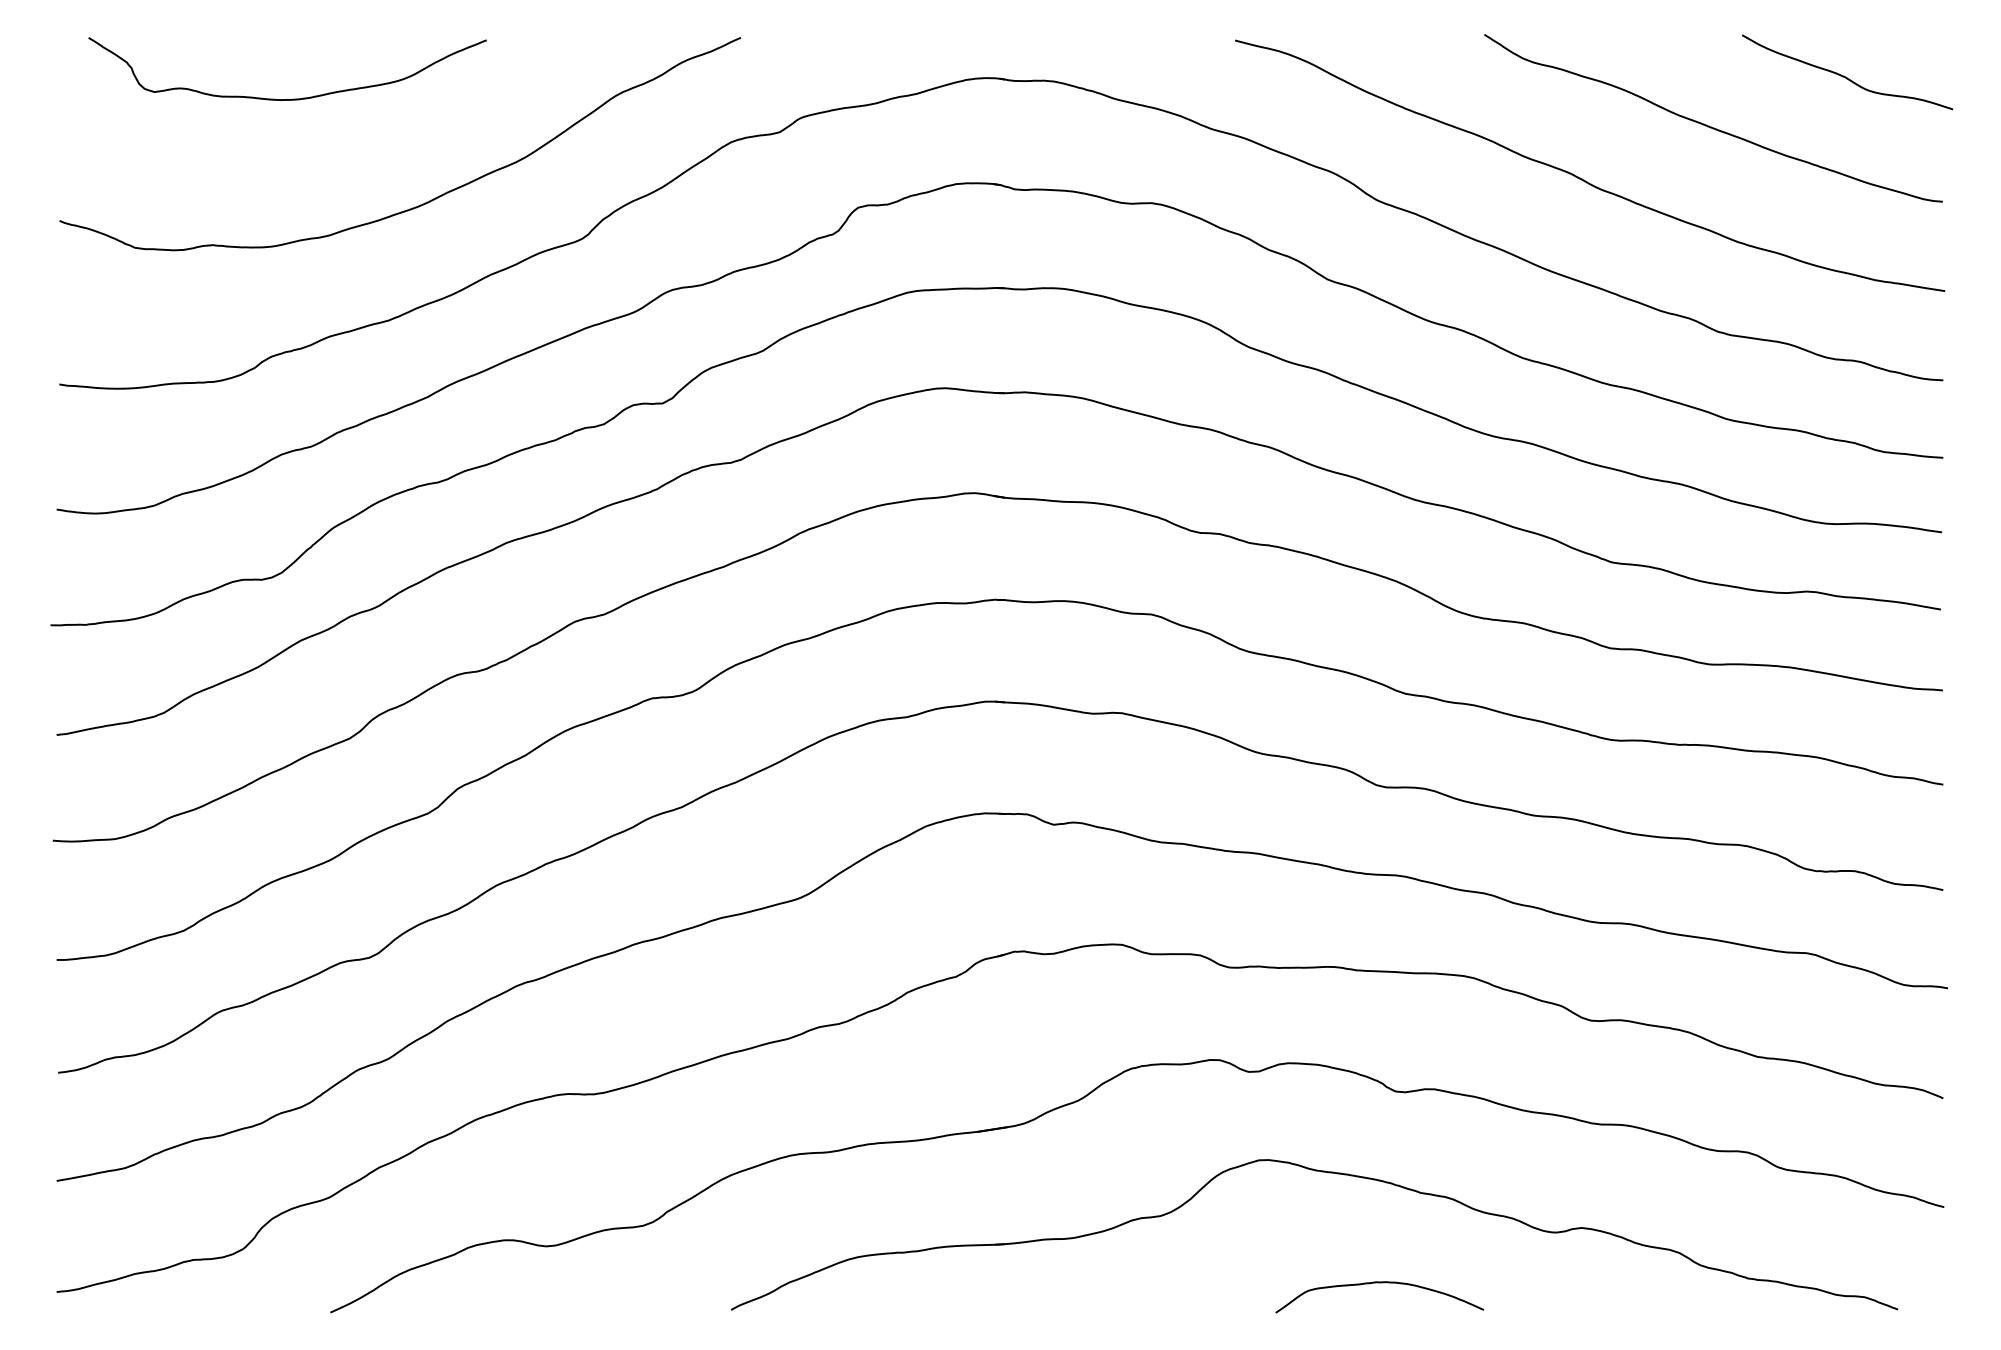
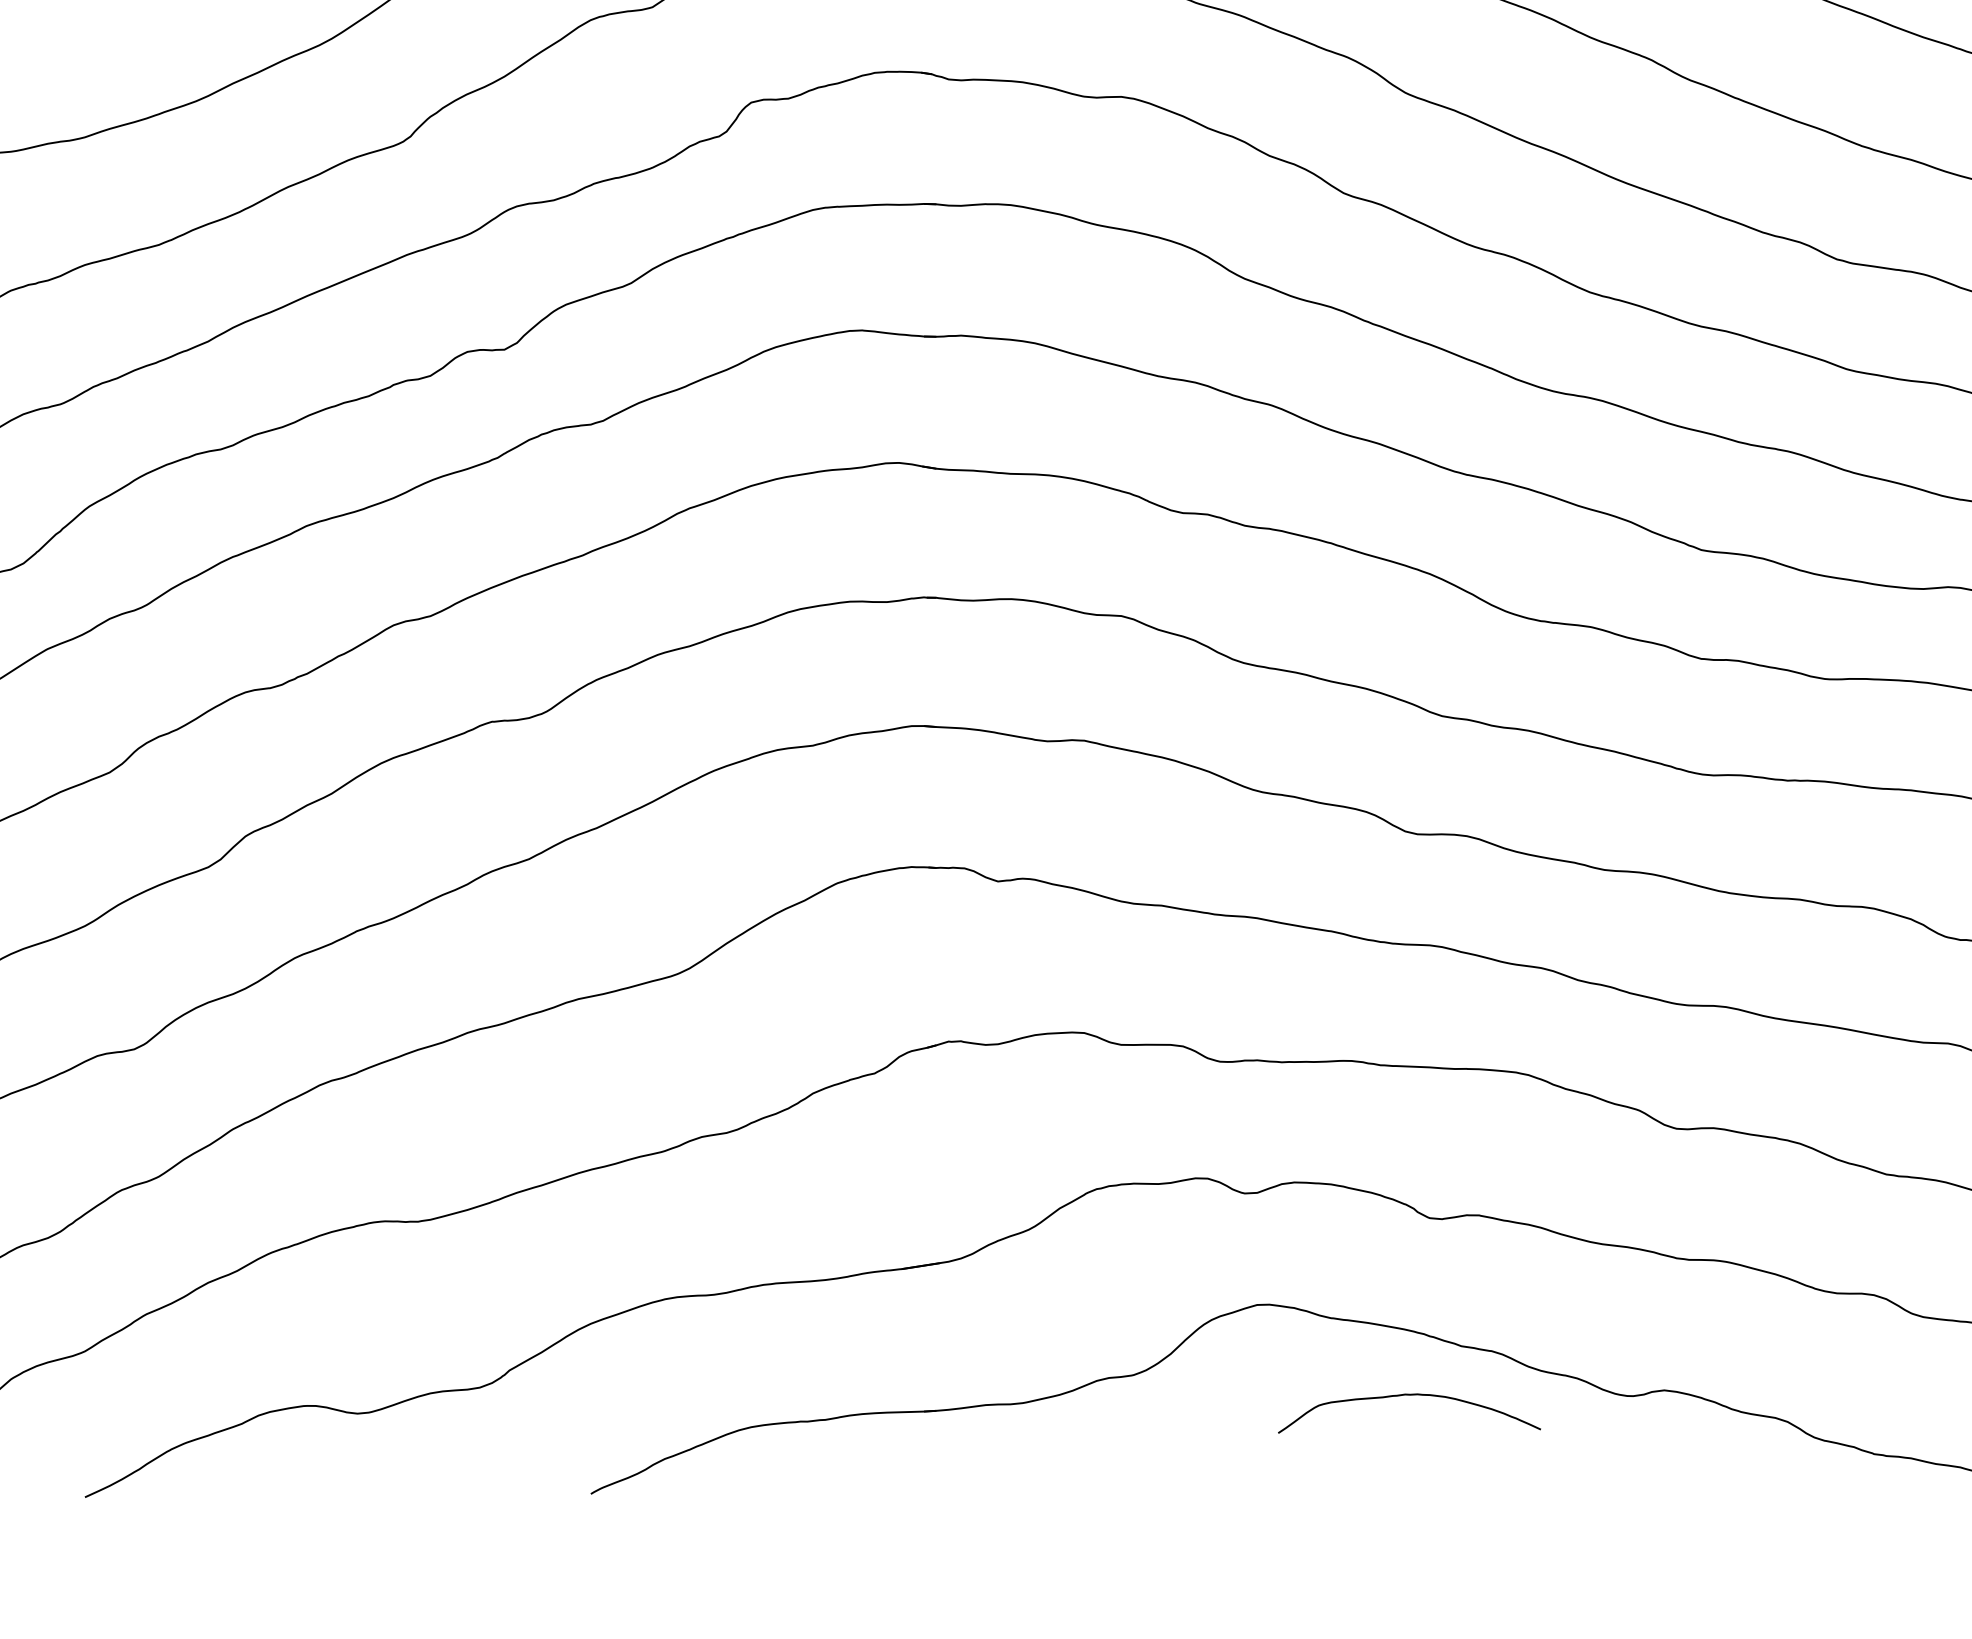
curve: (1379, 1283) -> (1409, 1396), moved

